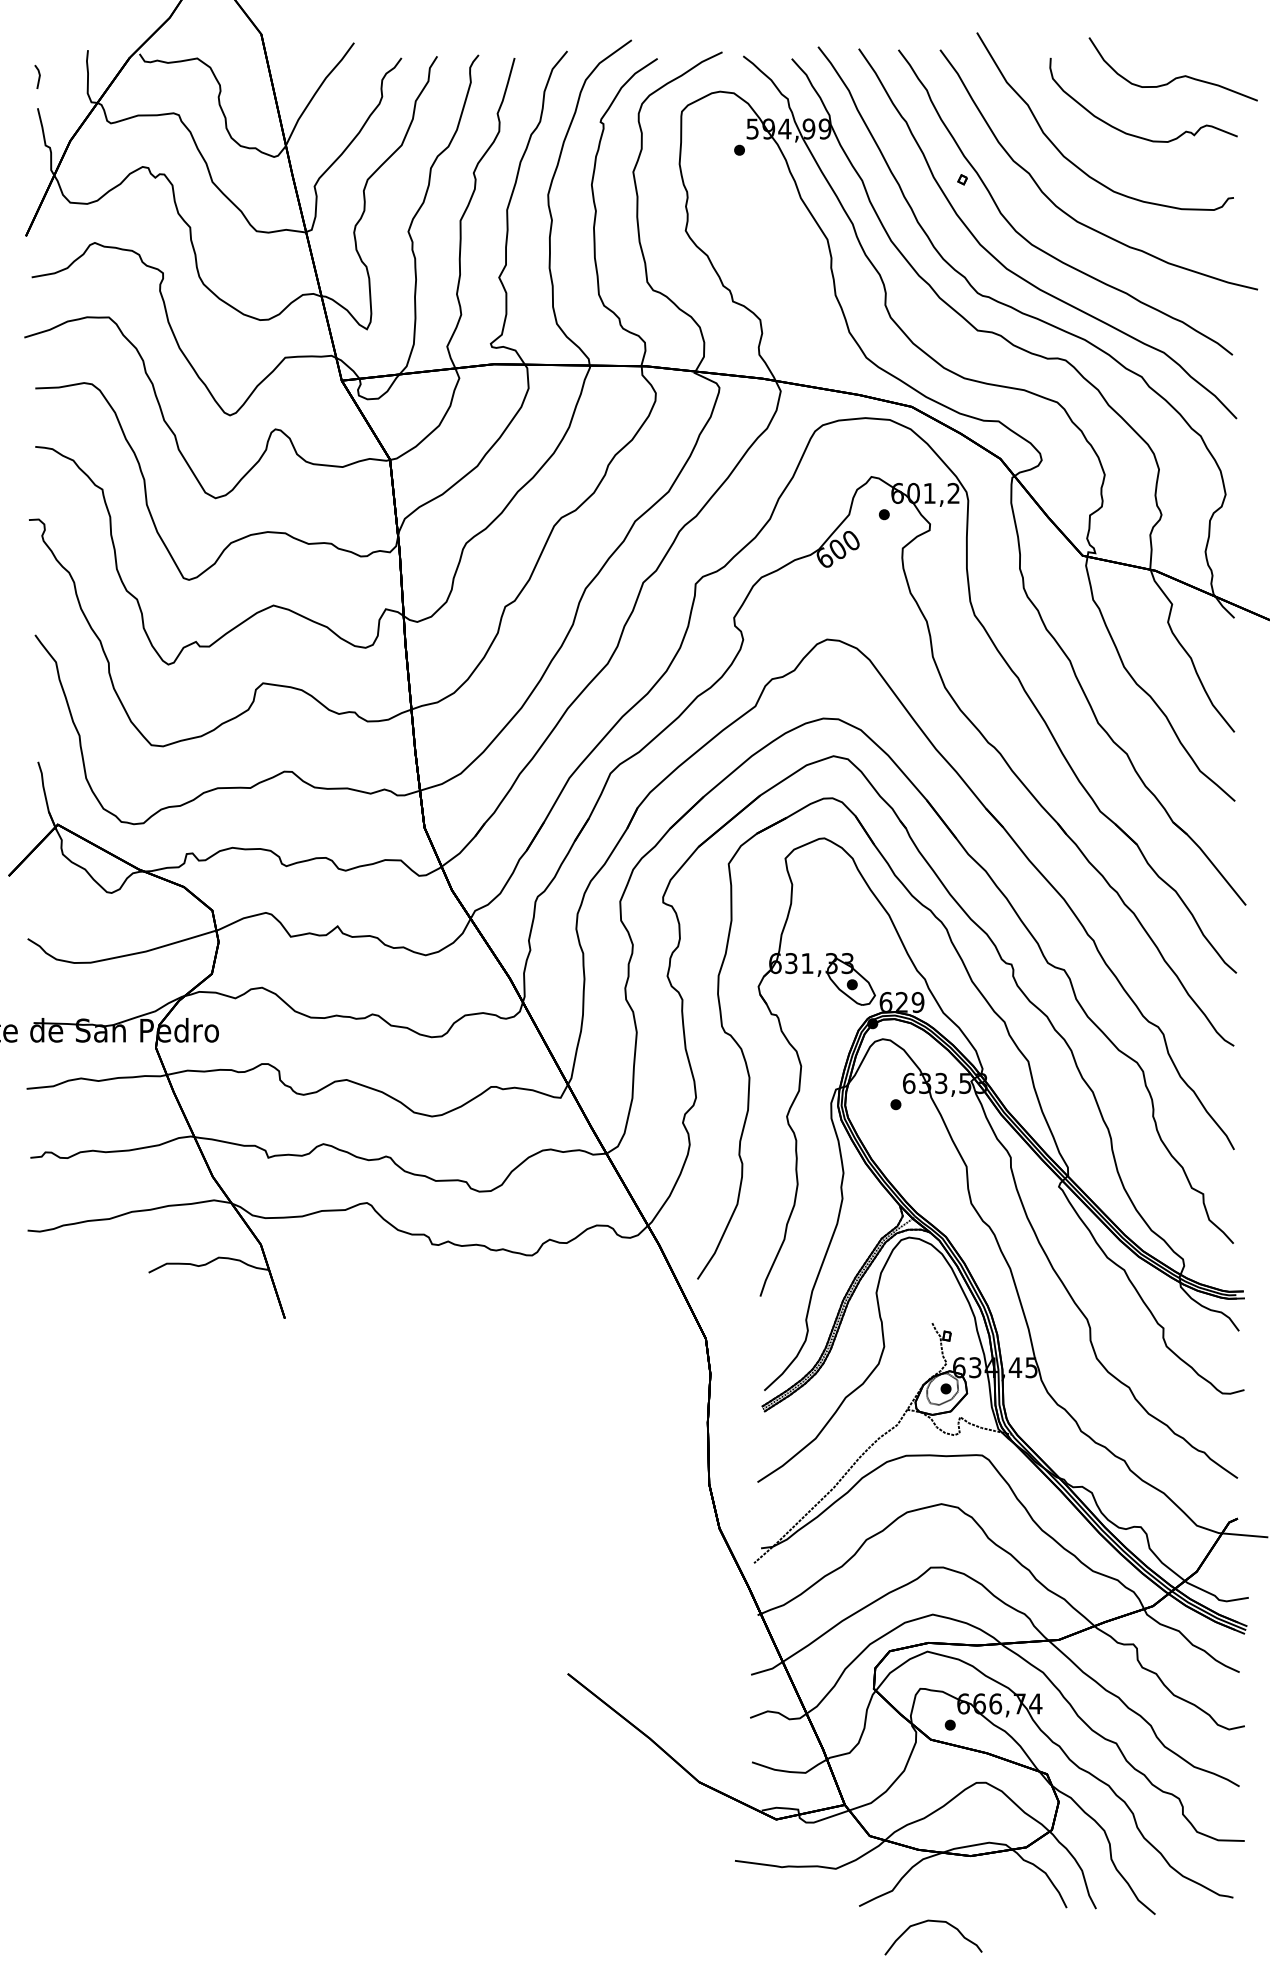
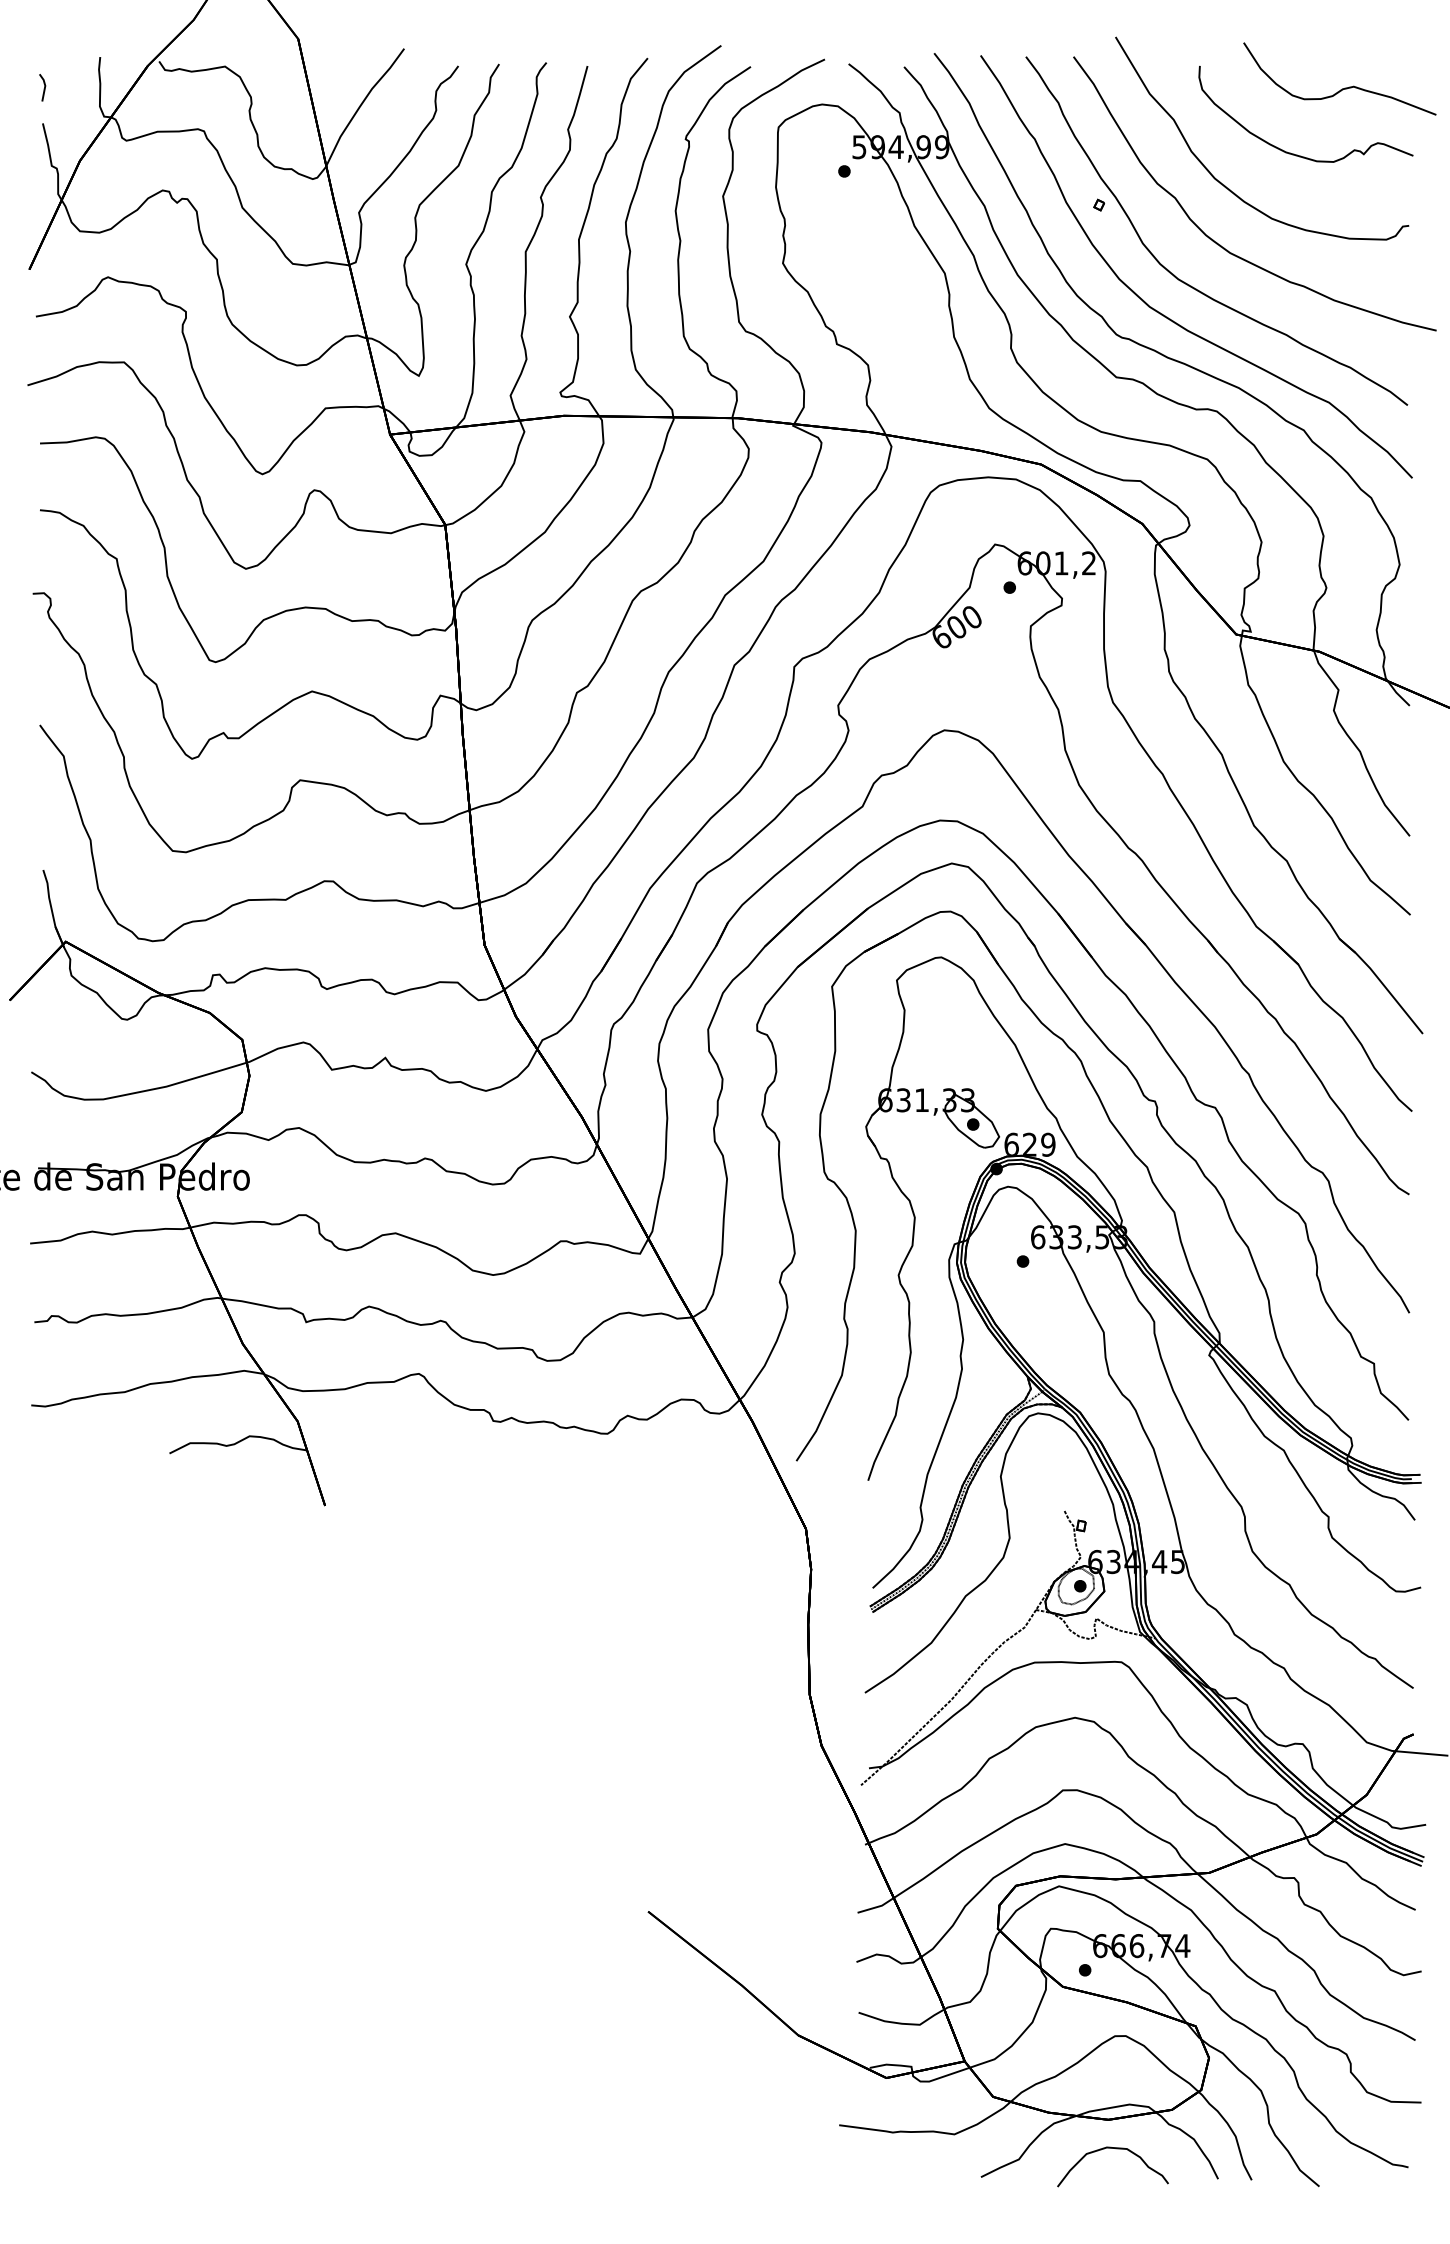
part: (936, 1922) -> (1116, 2149), moved

